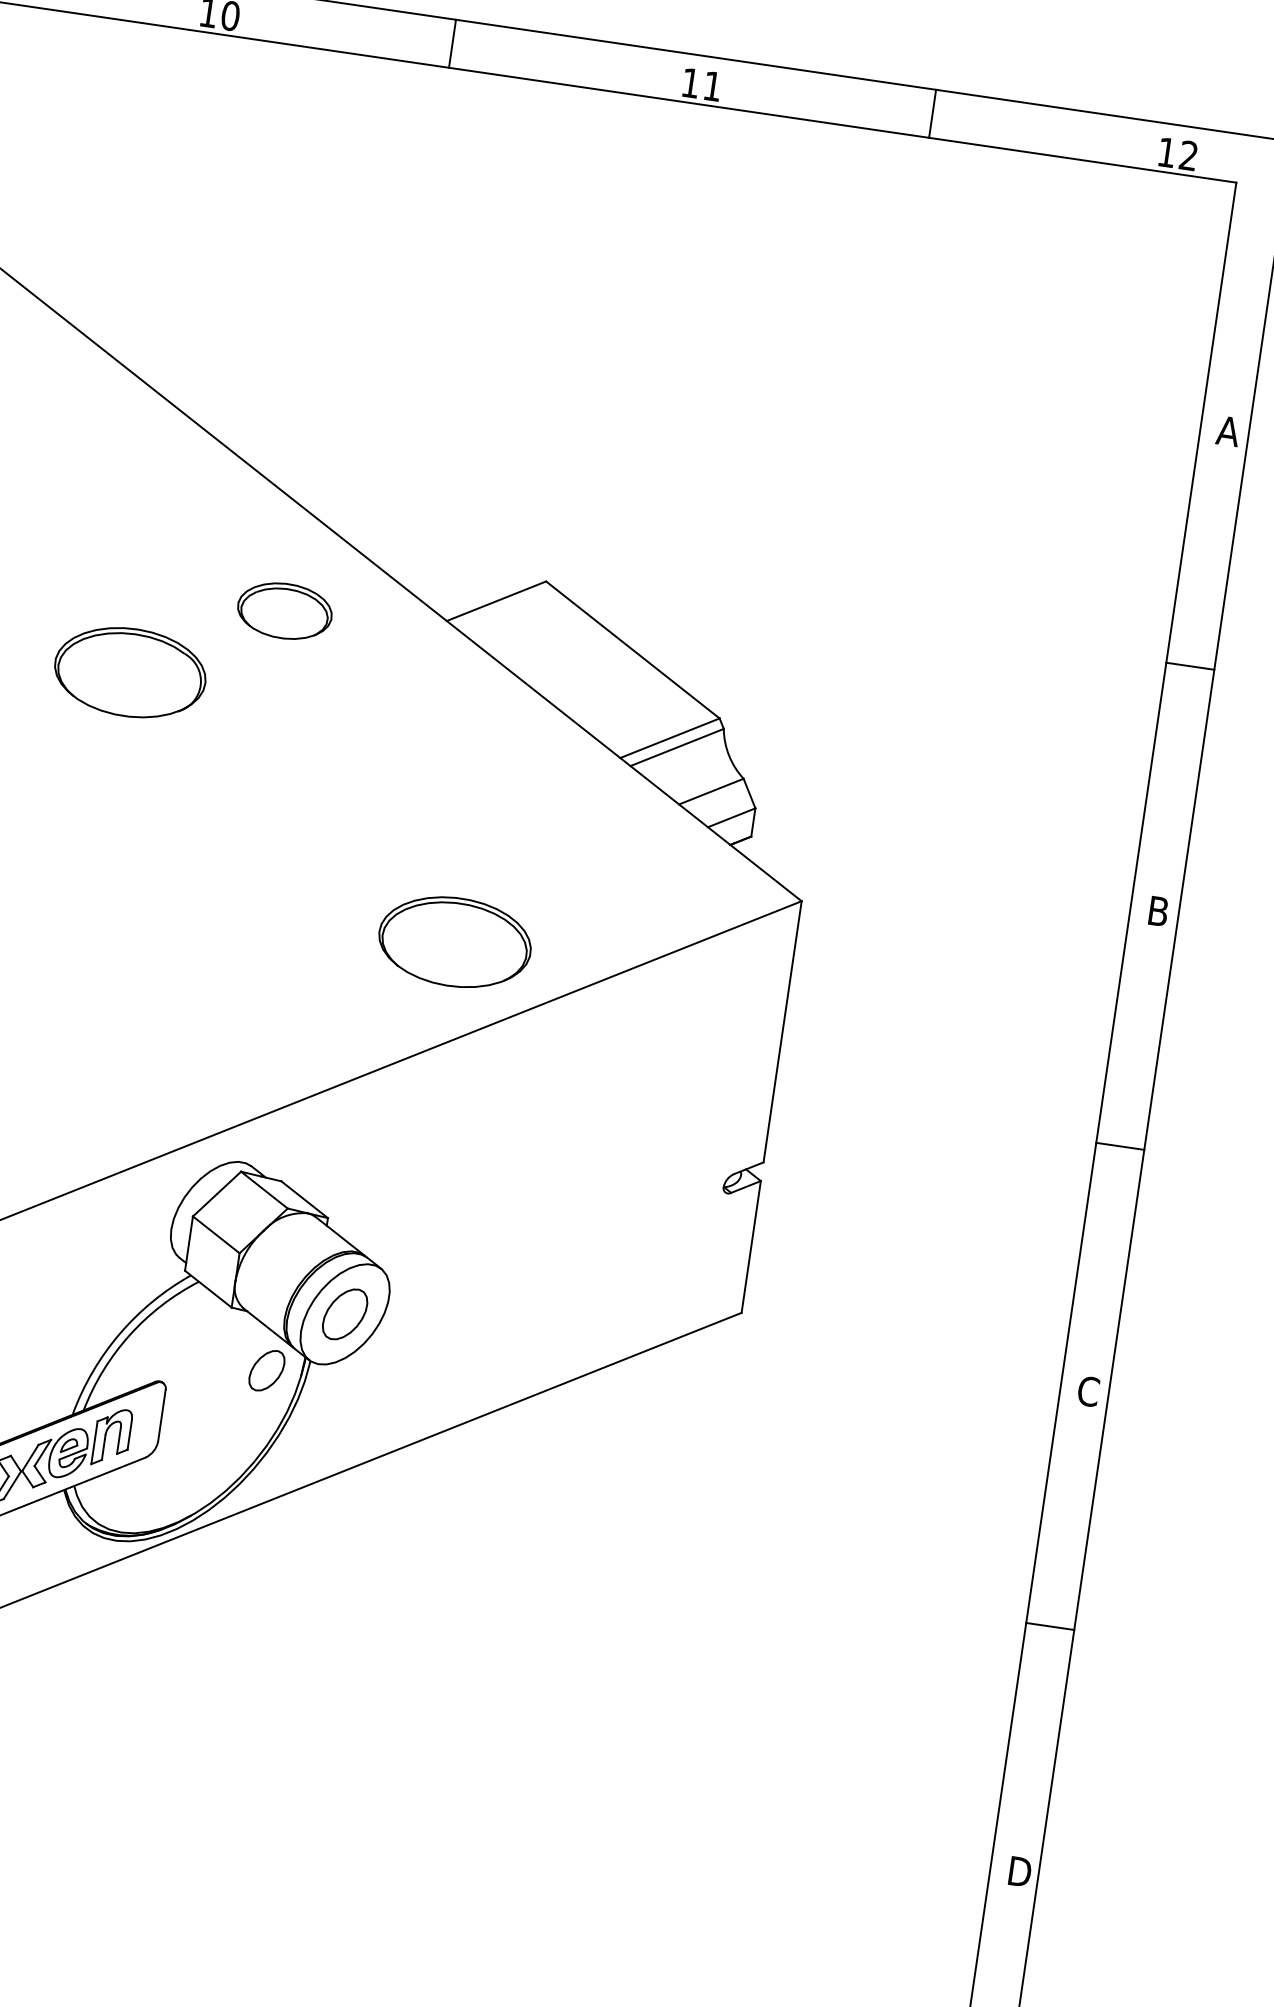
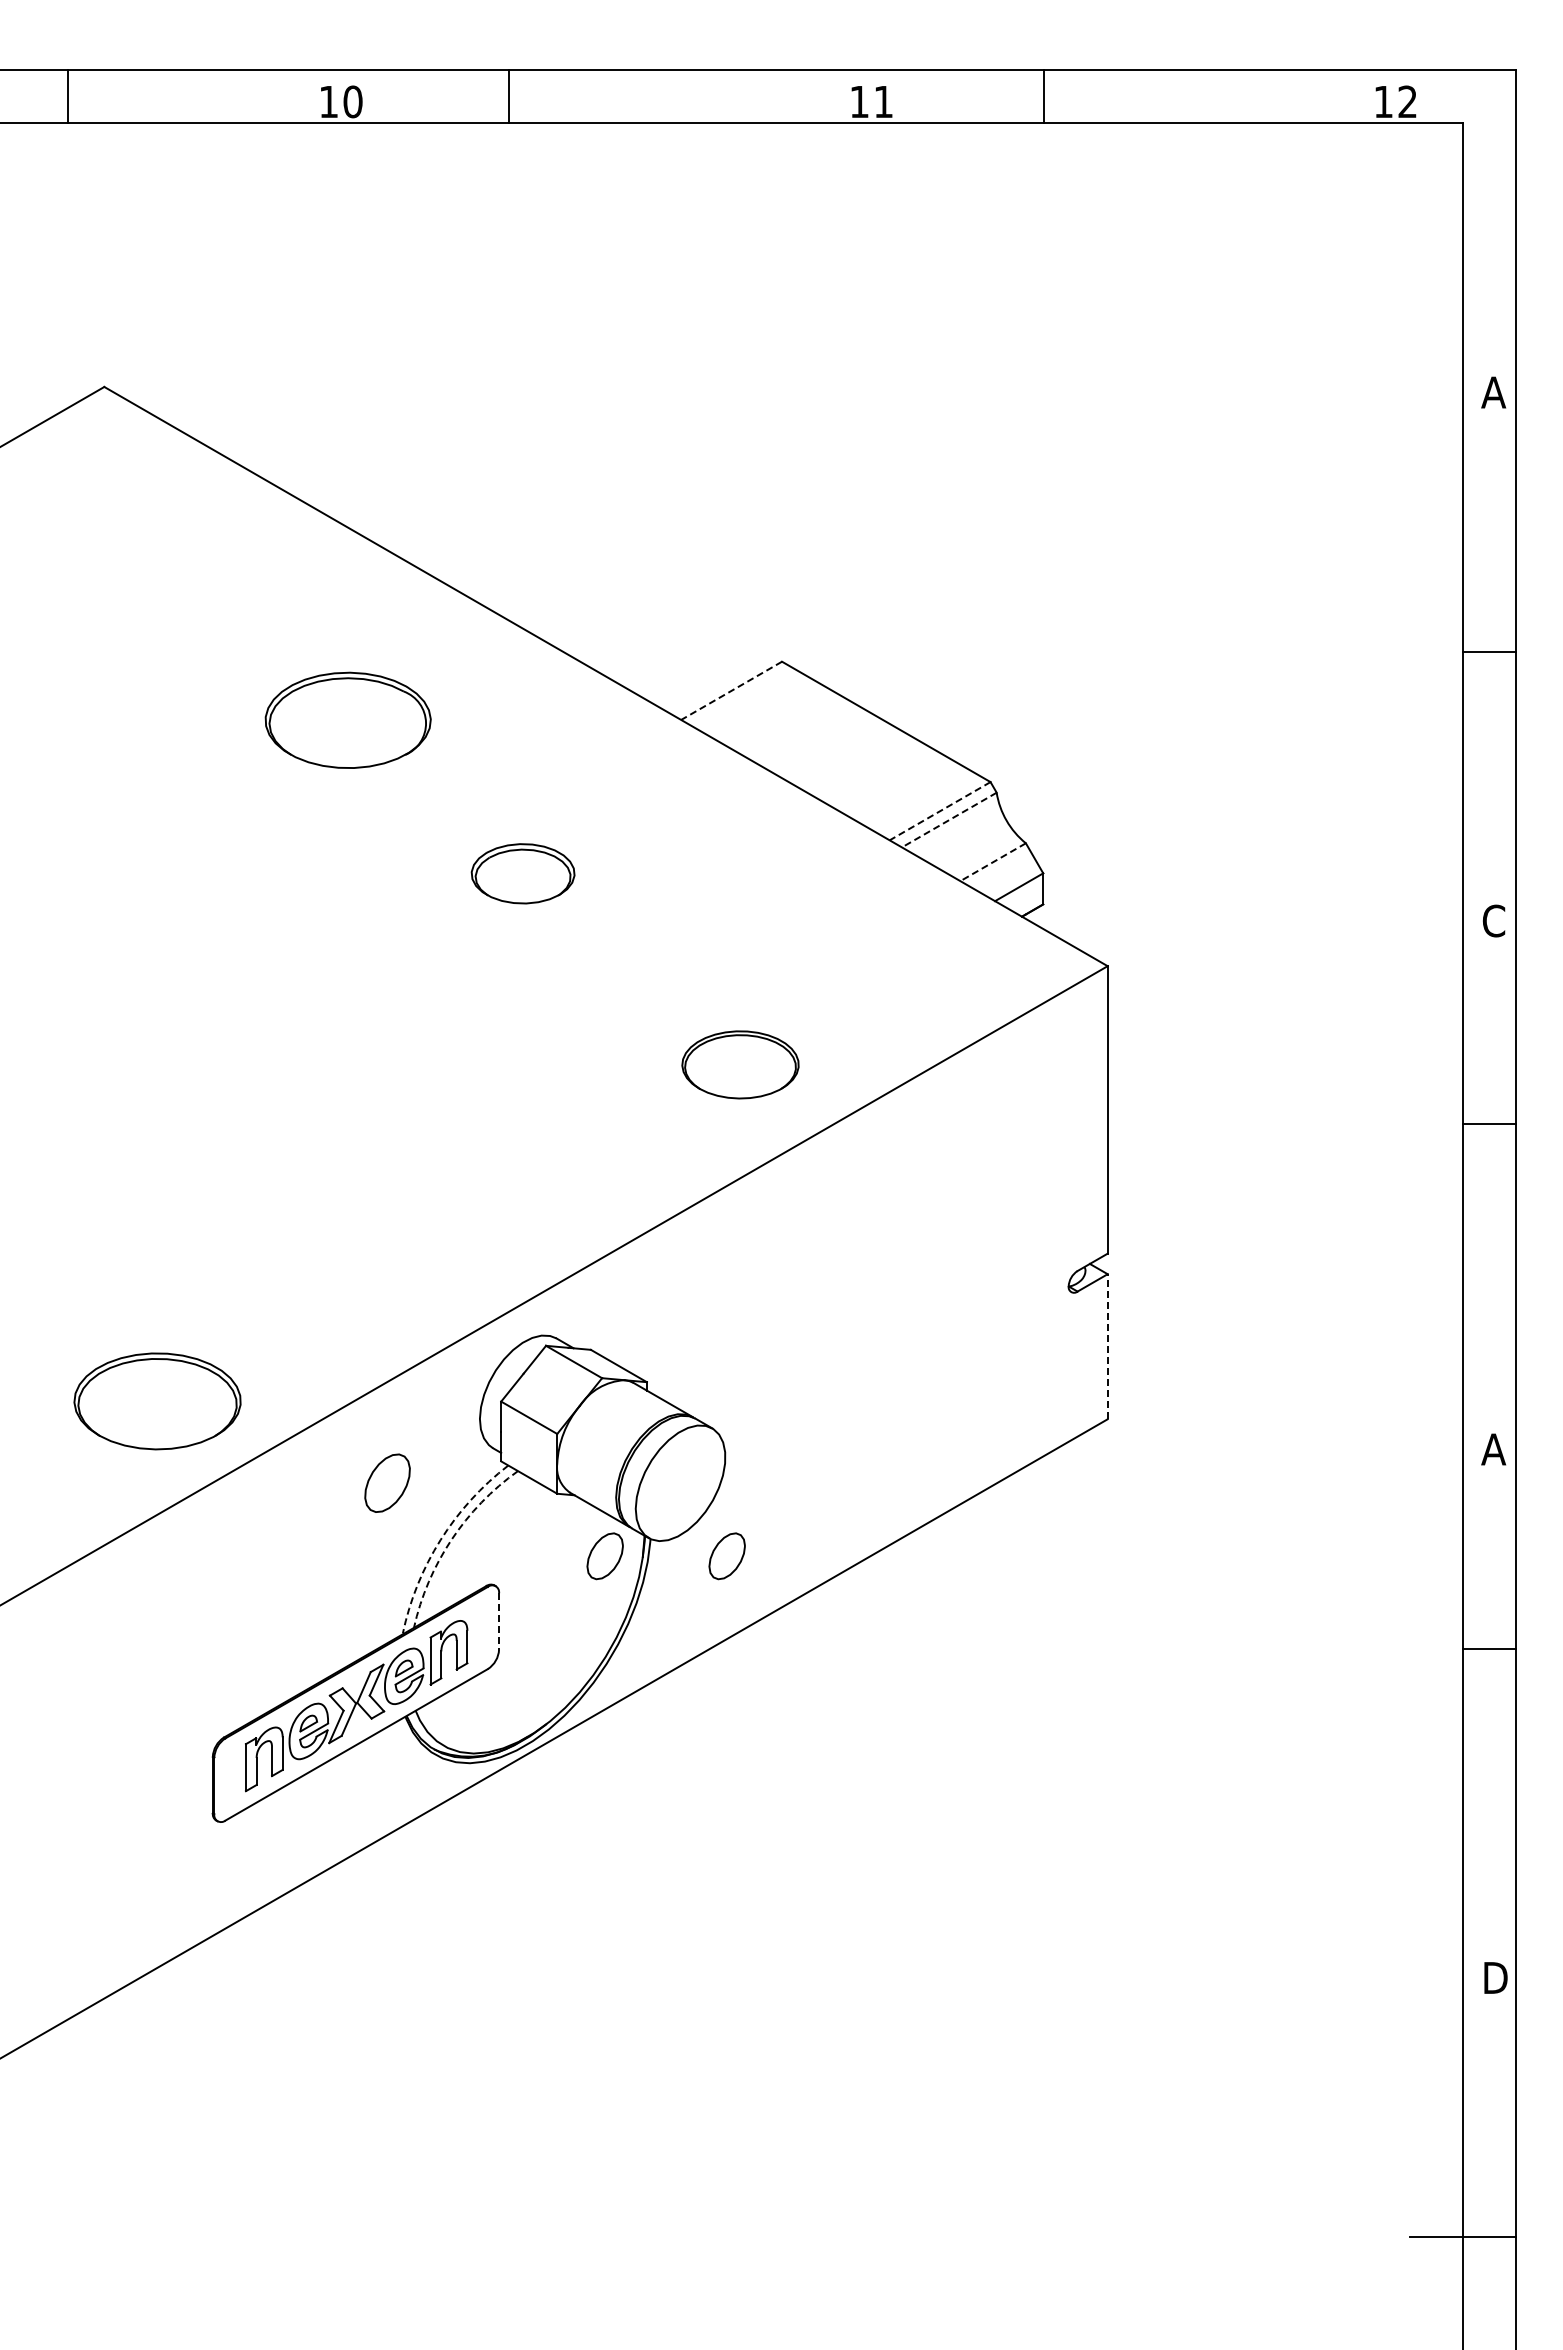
line: (452, 43) -> (508, 96), moved
line: (933, 113) -> (1044, 96), moved
line: (496, 601) -> (731, 691), solid -> dashed
part: (284, 610) -> (522, 873), moved
part: (129, 671) -> (347, 719), moved
line: (669, 738) -> (939, 811), solid -> dashed
line: (677, 747) -> (949, 820), solid -> dashed
line: (711, 791) -> (993, 862), solid -> dashed
text: (1158, 910) -> (1493, 920), B -> C
part: (455, 941) -> (740, 1064), size x0.7
line: (1120, 1146) -> (1489, 1124), moved
line: (751, 1246) -> (1107, 1346), solid -> dashed
part: (345, 1313) -> (387, 1482), moved
arc: (119, 1334) -> (440, 1540), solid -> dashed
arc: (129, 1335) -> (451, 1539), solid -> dashed
part: (377, 1387) -> (726, 1556), added
text: (1088, 1391) -> (1493, 1449), C -> A
line: (162, 1416) -> (499, 1622), solid -> dashed
line: (1050, 1626) -> (1489, 1648), moved

